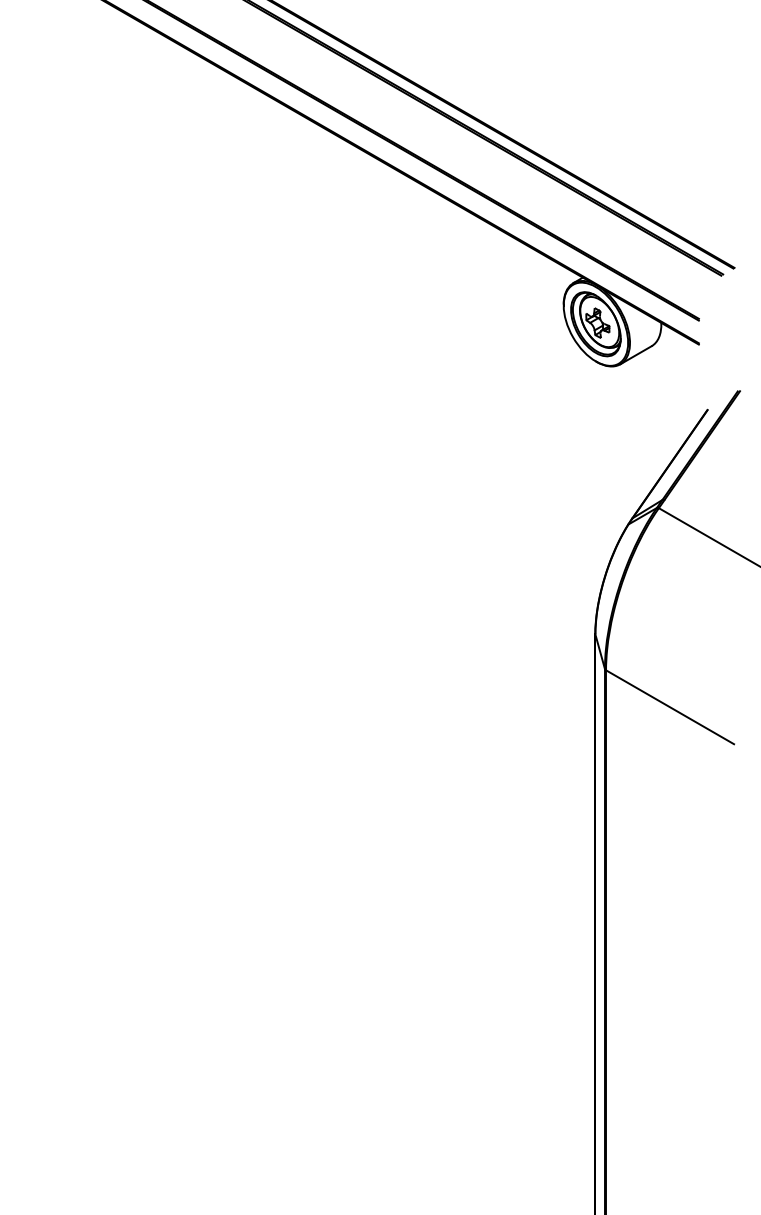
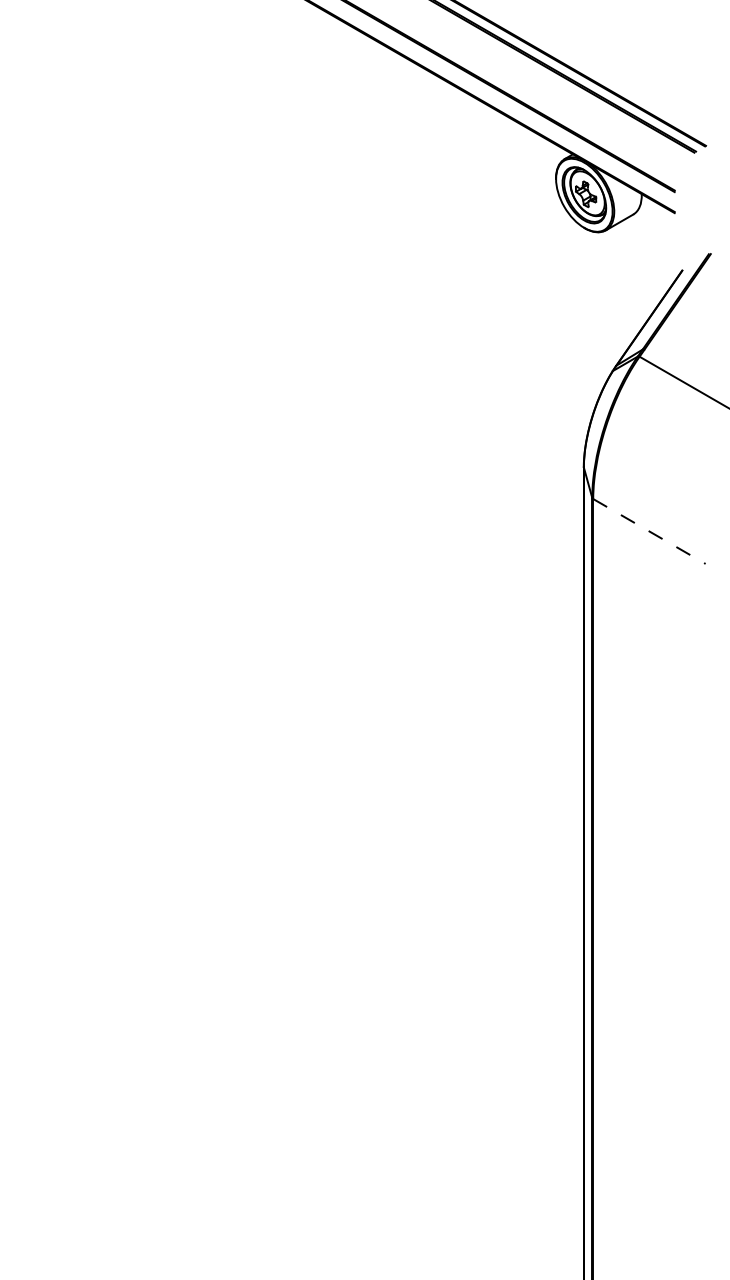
line: (670, 707) -> (649, 531), solid -> dashed

